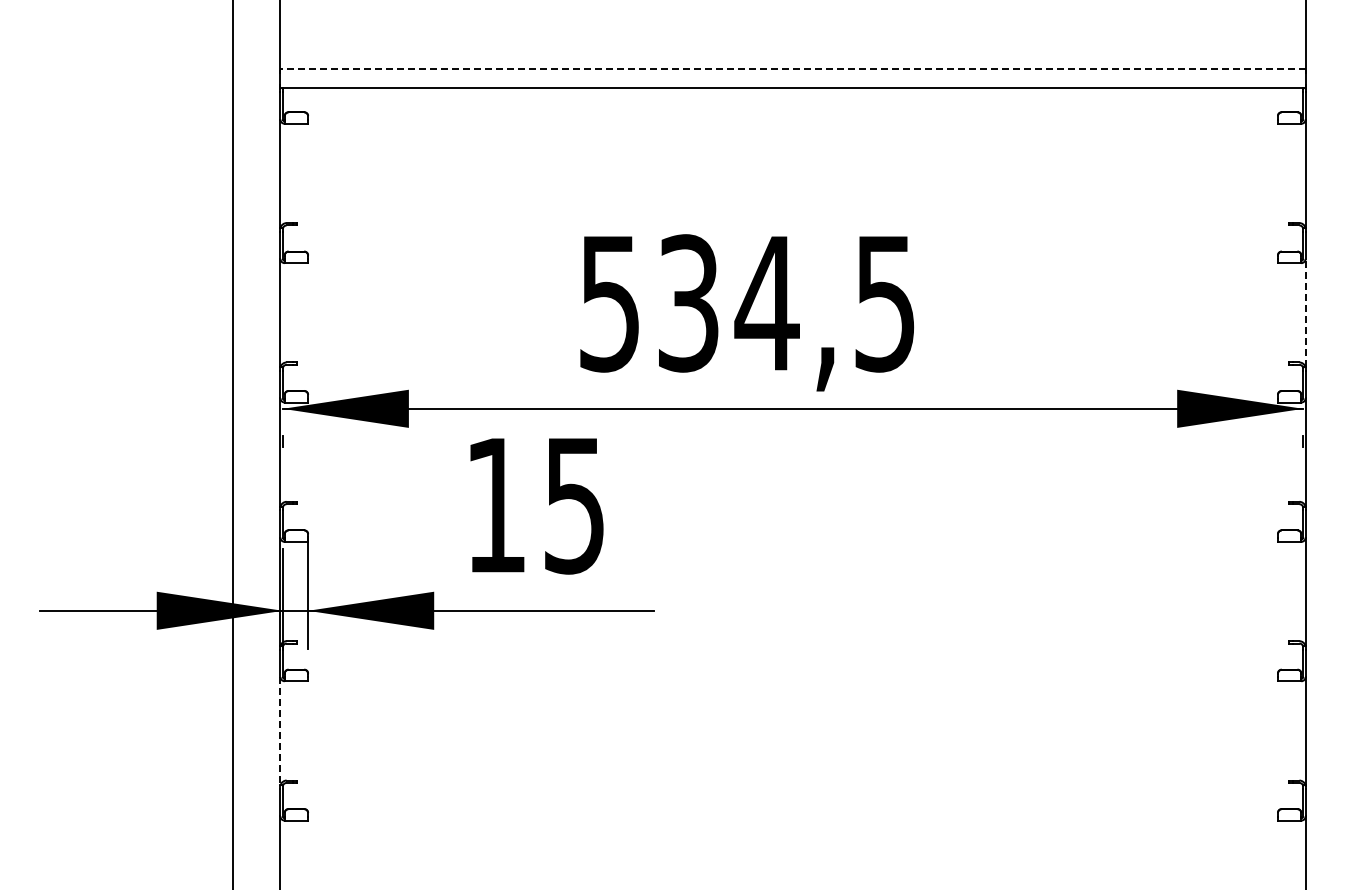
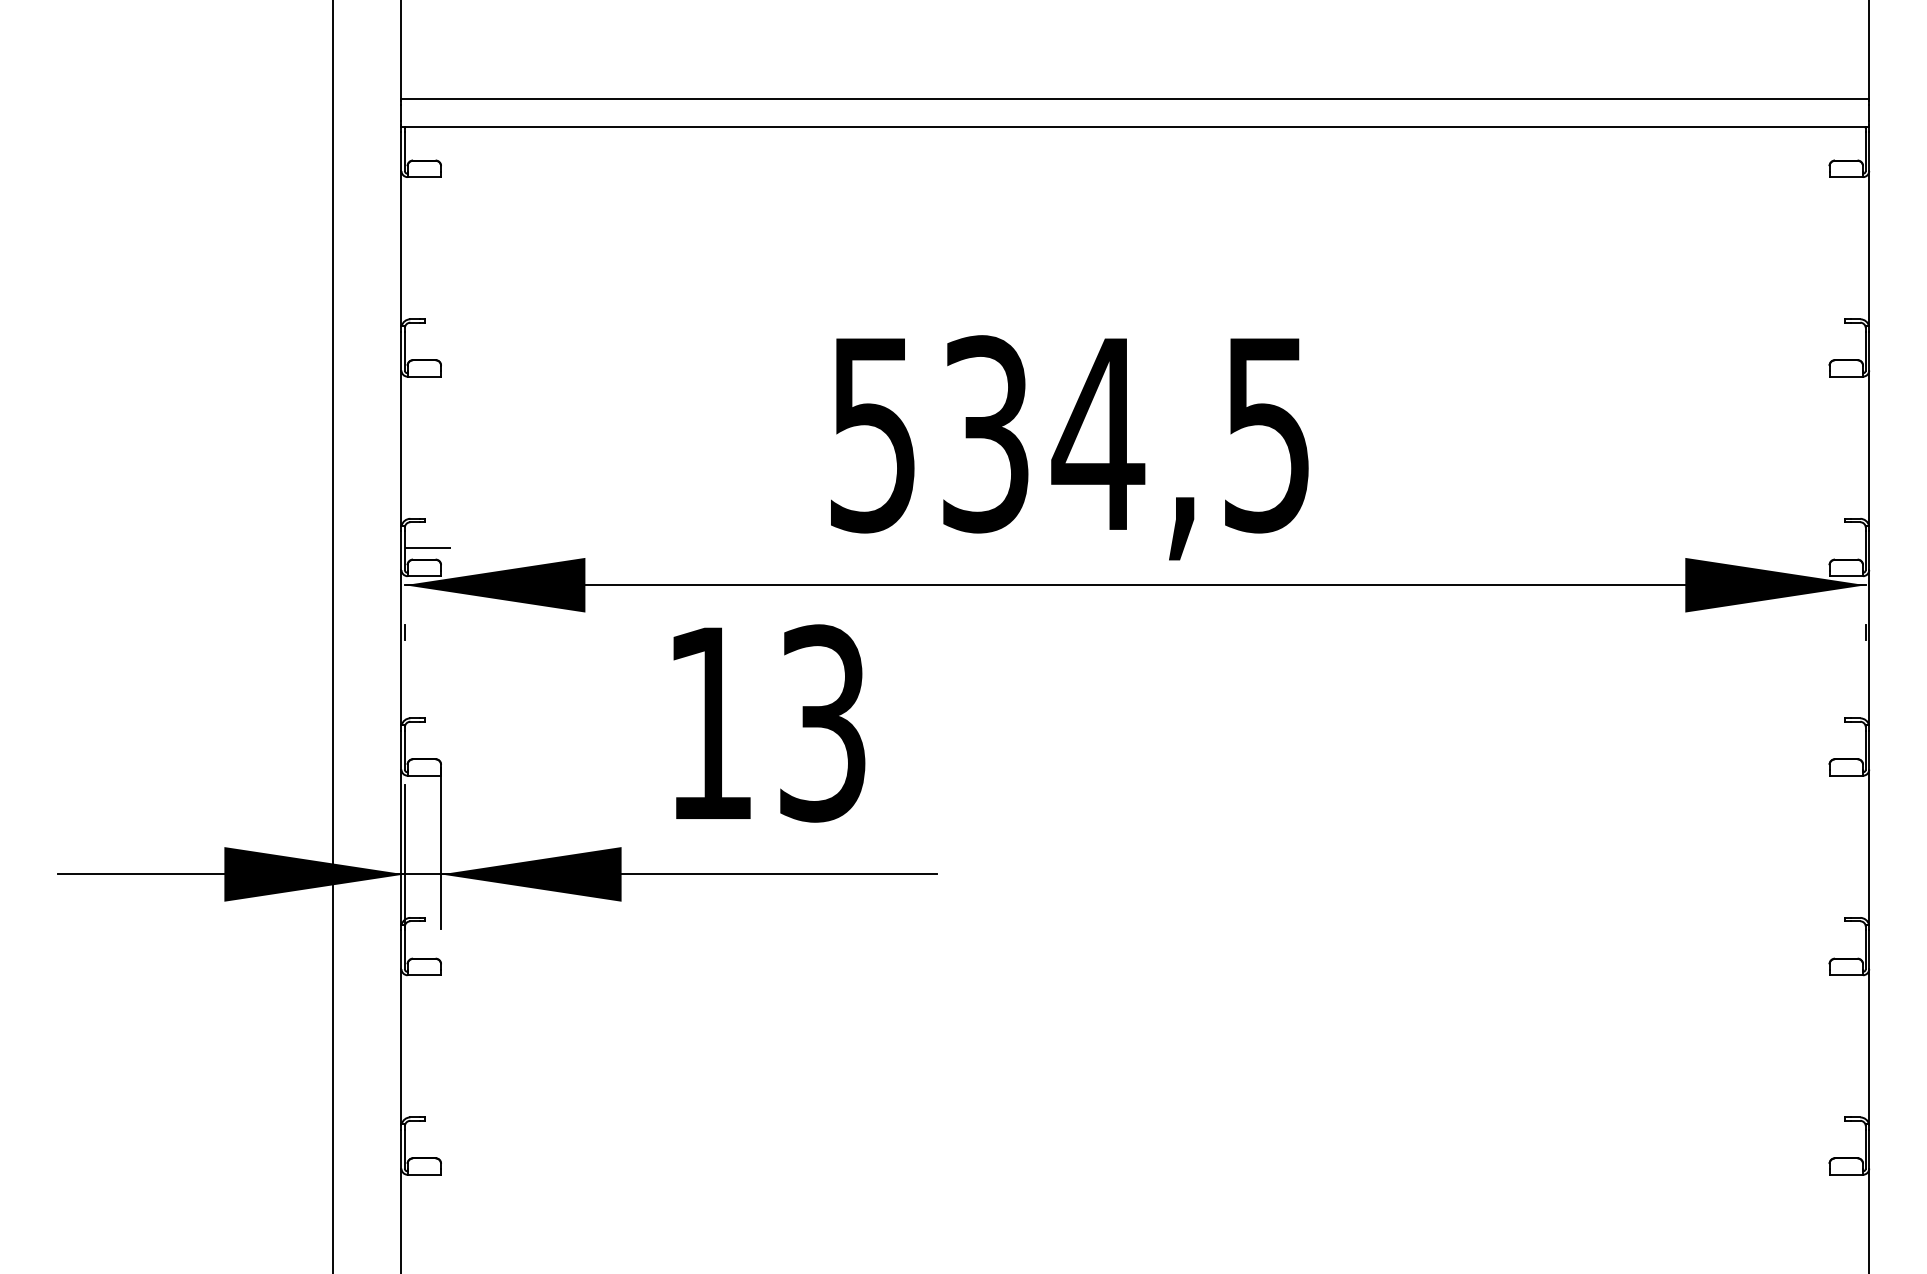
line: (793, 69) -> (1136, 99), dashed -> solid
line: (1305, 312) -> (1869, 447), dashed -> solid
line: (298, 382) -> (427, 547), added
text: (574, 505) -> (822, 723), 15 -> 13
line: (280, 731) -> (401, 1047), dashed -> solid

